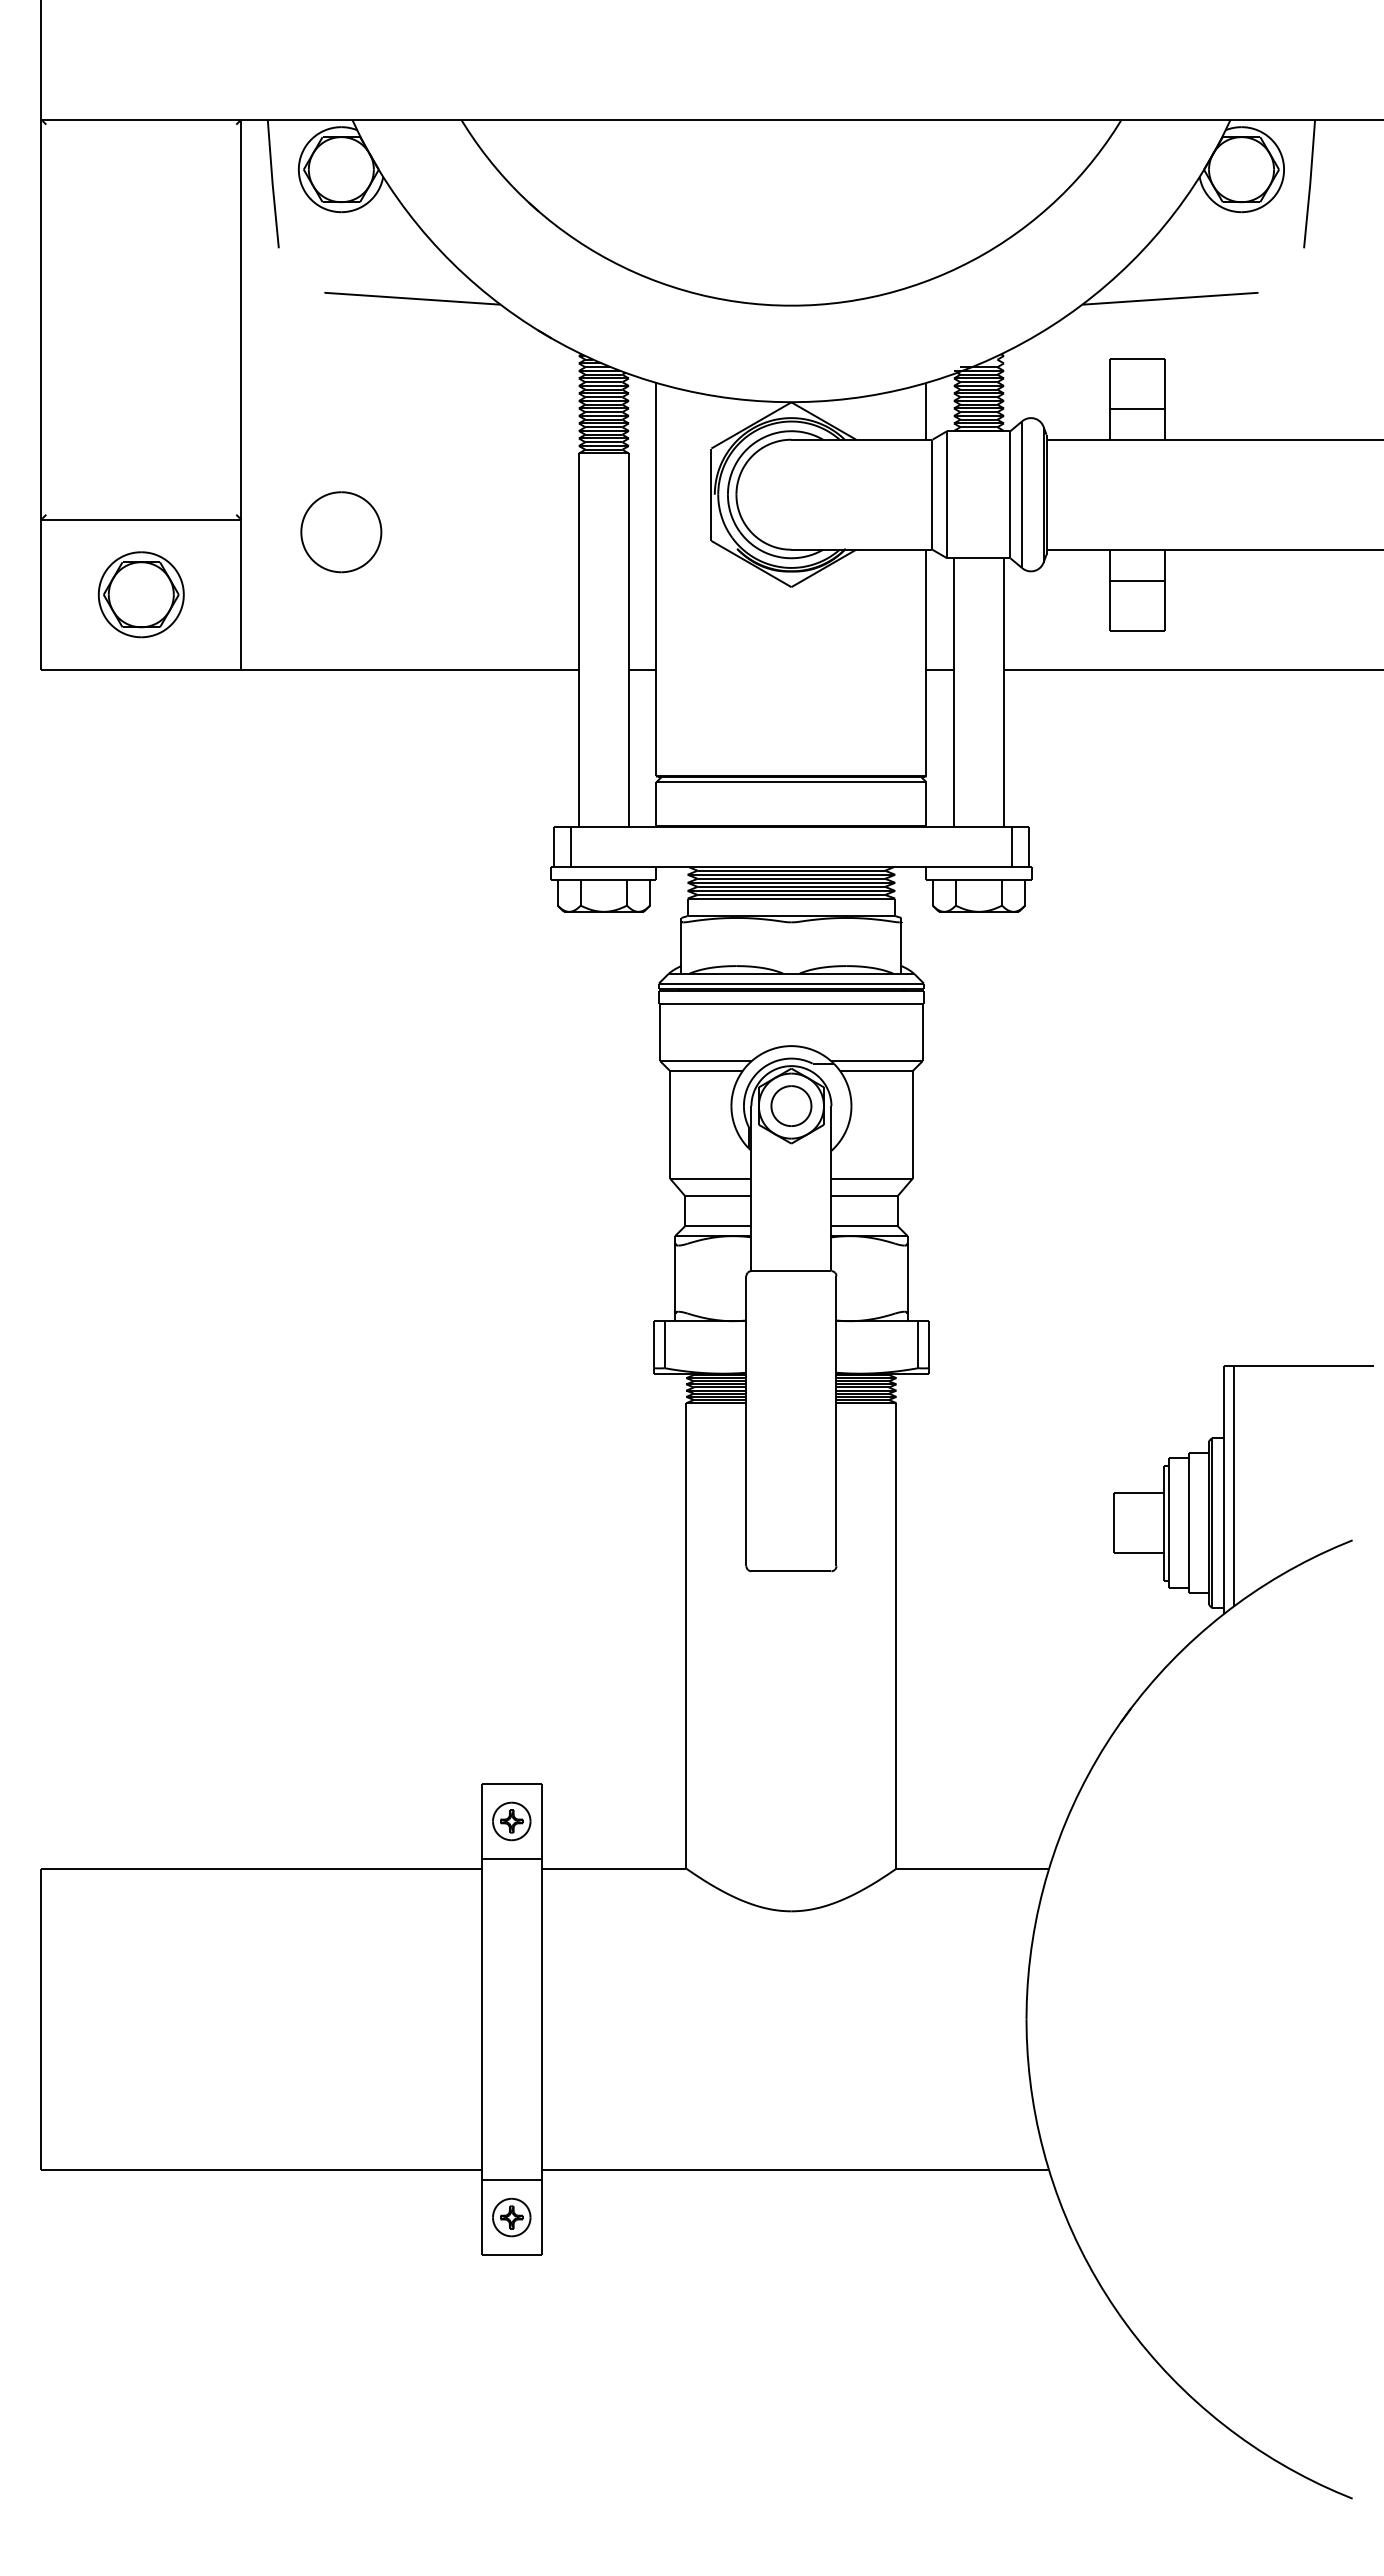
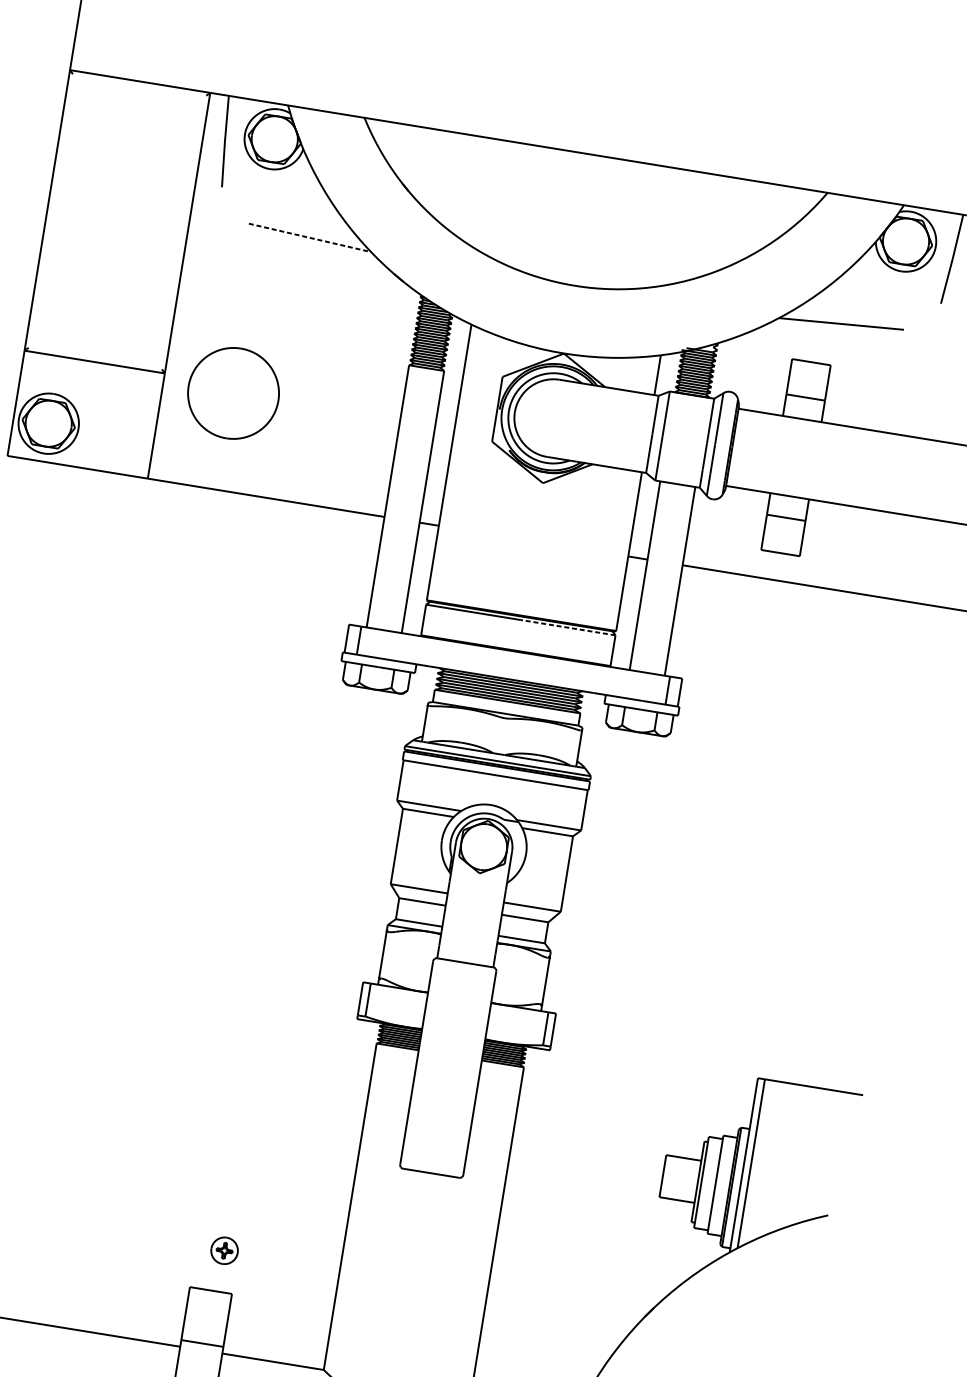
line: (412, 298) -> (310, 237), solid -> dashed
part: (341, 532) -> (233, 393), size x1.6
part: (140, 594) -> (48, 423), moved
line: (858, 782) -> (567, 627), solid -> dashed
part: (791, 1105) -> (484, 846), removed
part: (511, 1821) -> (224, 1250), moved

